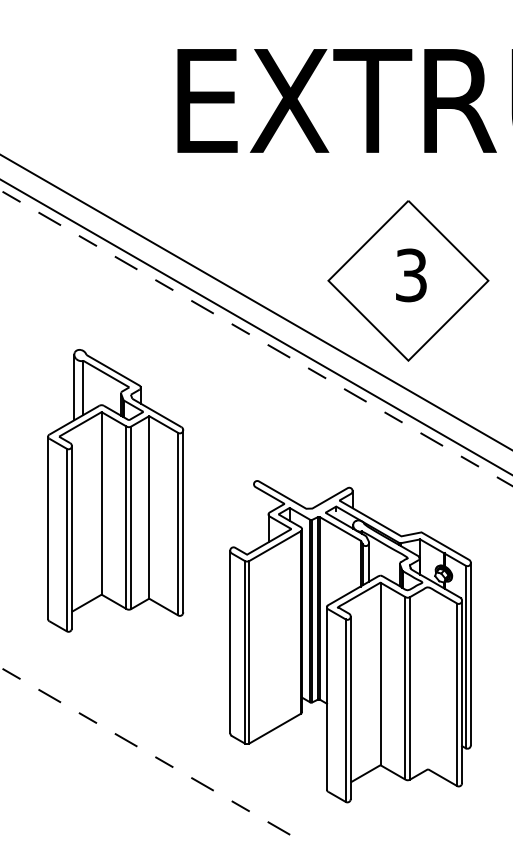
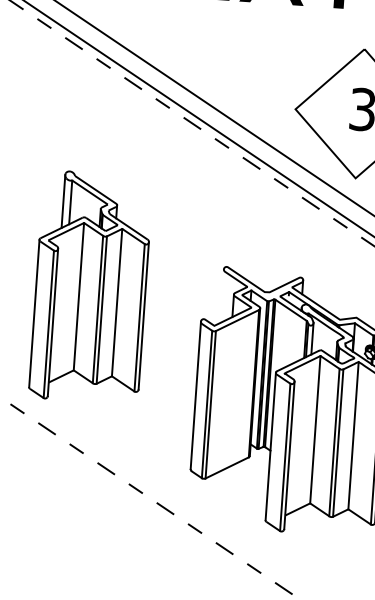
part: (115, 490) -> (90, 287), moved
line: (428, 677) -> (353, 435), added

